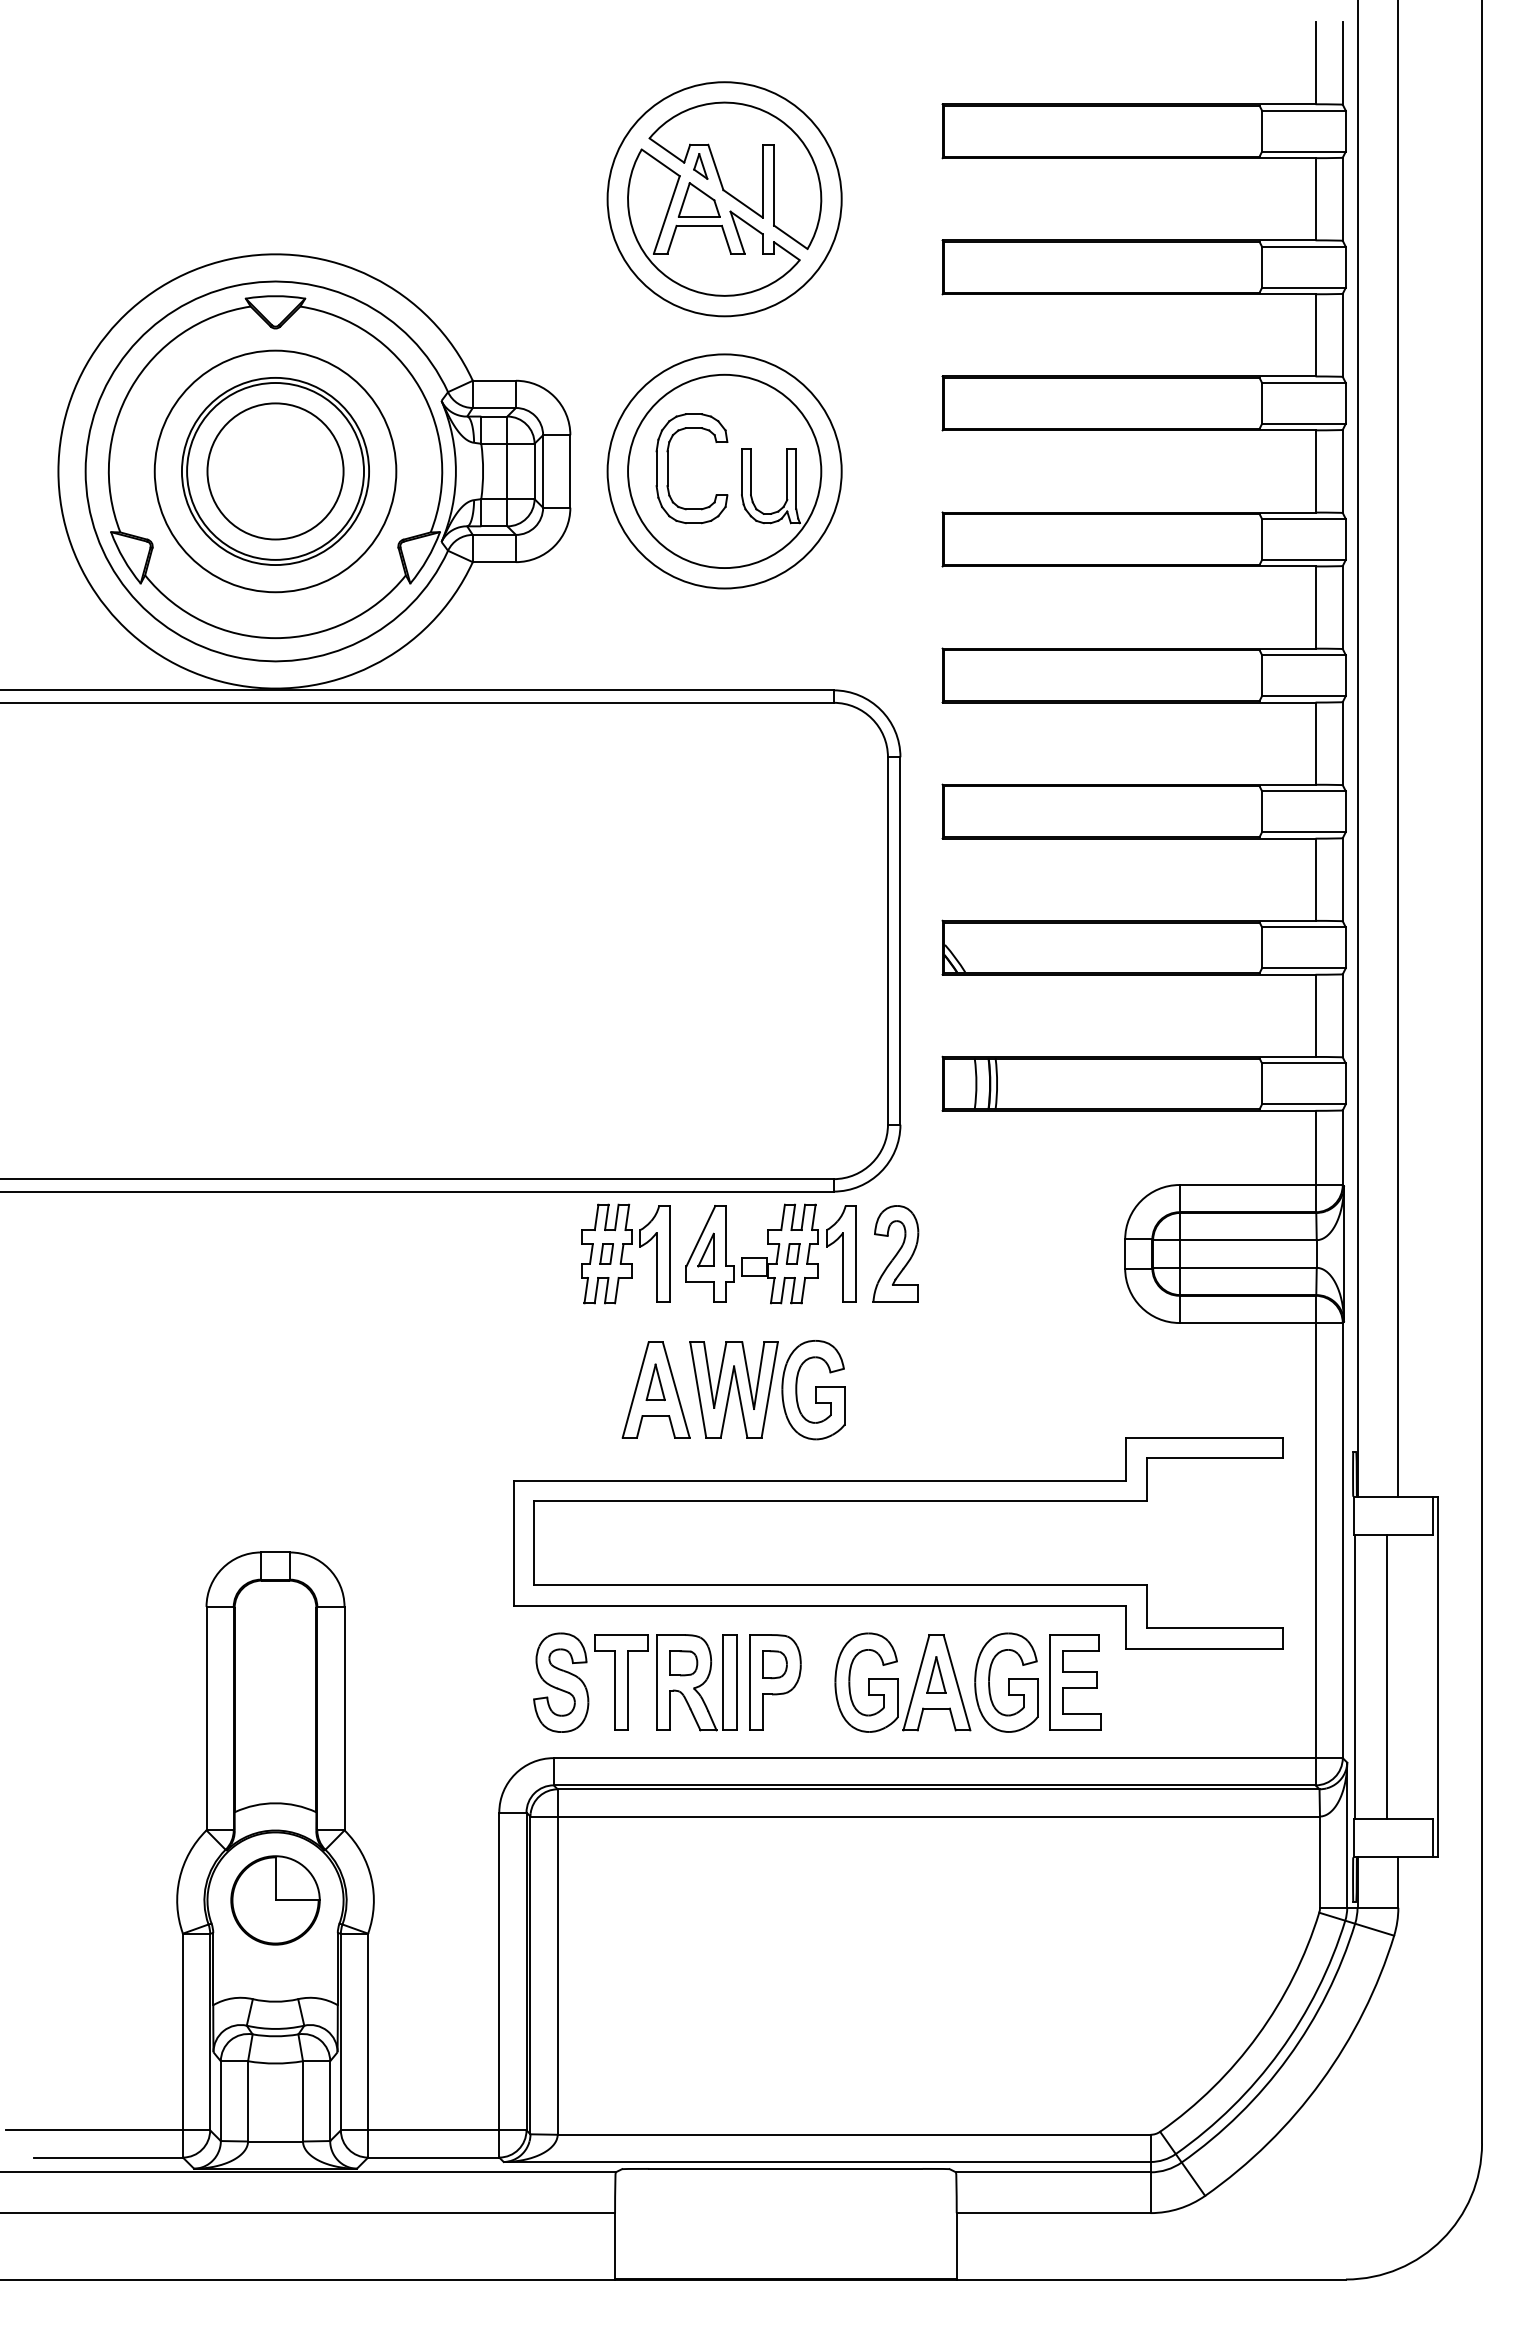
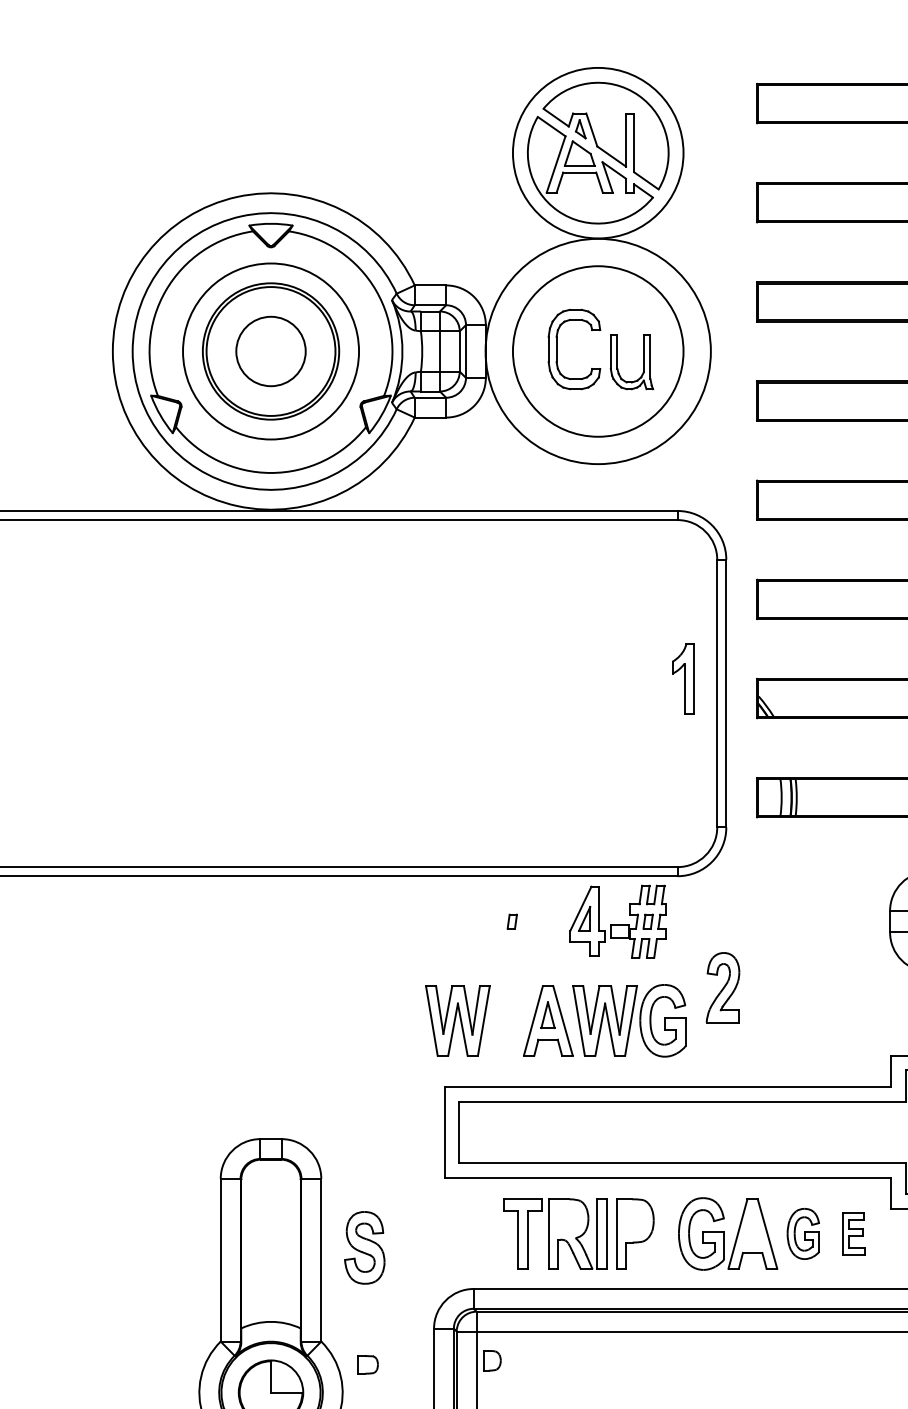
circle: (275, 471) -> (270, 351), size x0.7
circle: (724, 471) -> (598, 351), size x1.6
part: (625, 1253) -> (526, 921), removed
part: (841, 1253) -> (683, 678), moved
part: (895, 1253) -> (722, 987), moved
part: (531, 1389) -> (457, 1020), added
part: (683, 1663) -> (367, 1365), moved
part: (774, 1664) -> (491, 1360), moved
part: (936, 1674) -> (752, 1228), removed
part: (561, 1682) -> (364, 1247), moved
part: (1006, 1682) -> (803, 1233), size x0.7
part: (1075, 1682) -> (853, 1233), size x0.6

